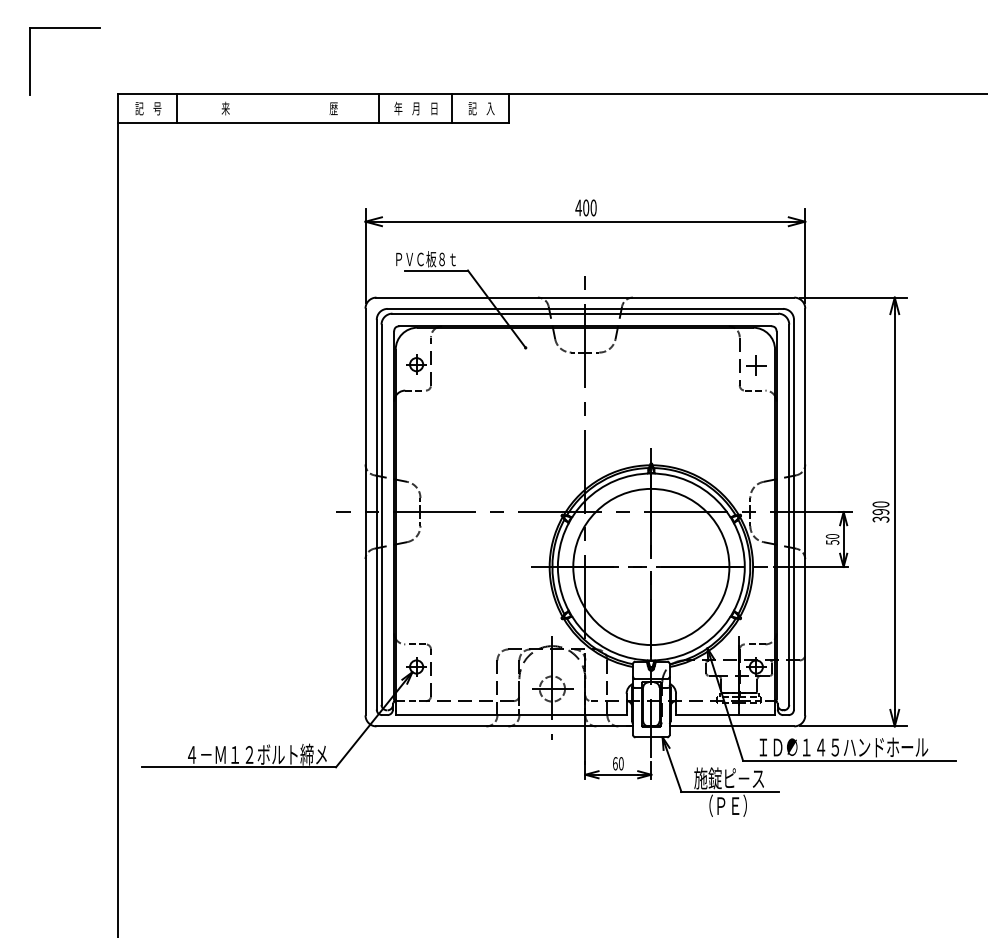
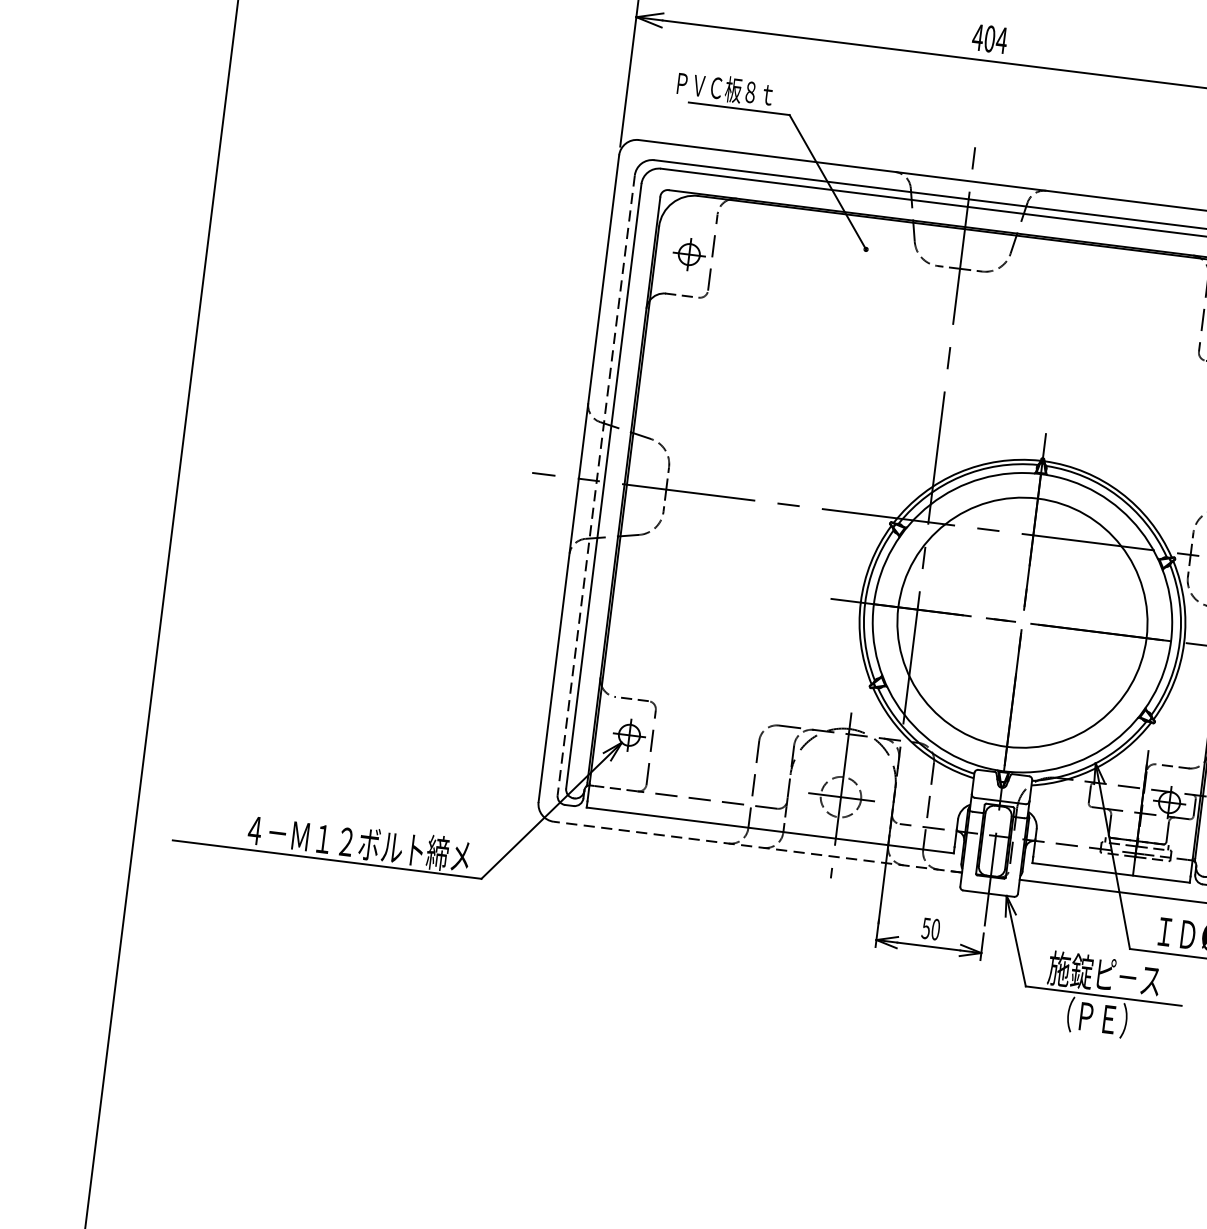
text: (593, 207) -> (1001, 39), 400 -> 404
line: (376, 514) -> (595, 484), solid -> dashed
line: (504, 726) -> (757, 847), solid -> dashed
text: (614, 763) -> (924, 927), 60 -> 50

